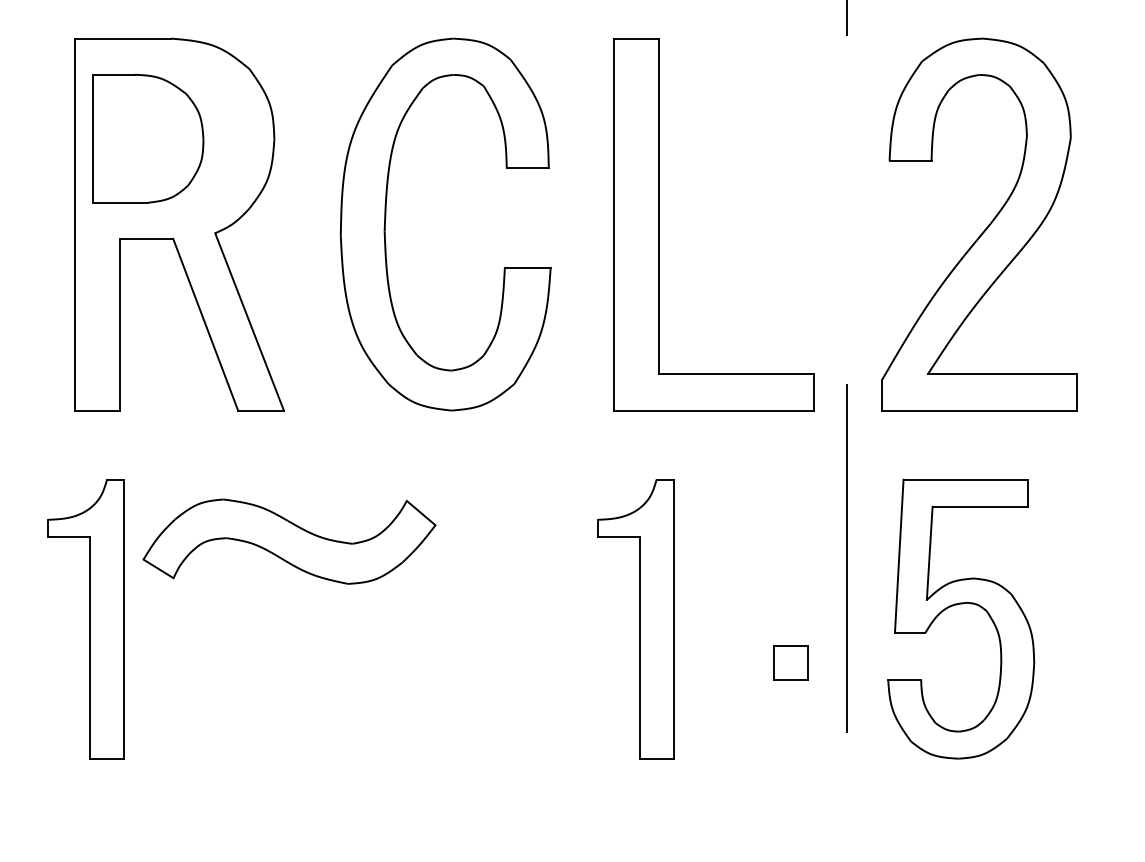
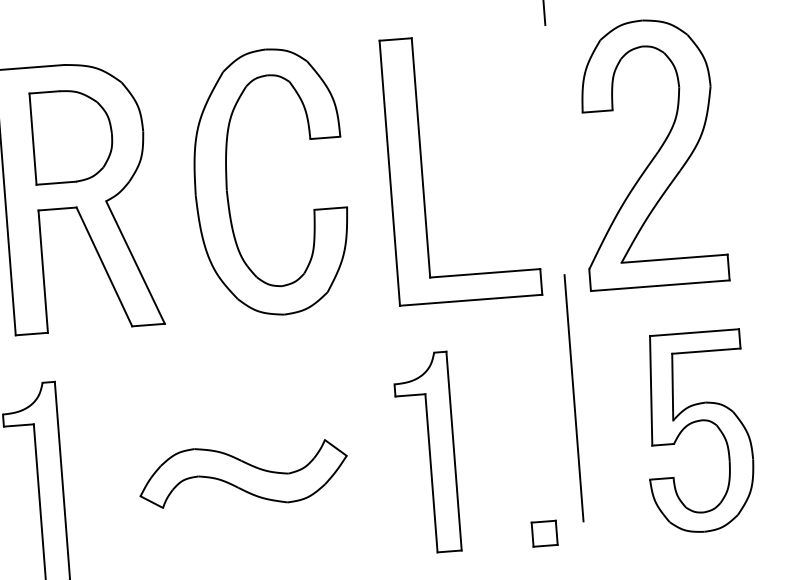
part: (148, 138) -> (72, 135), moved
part: (289, 541) -> (243, 475), moved
part: (956, 605) -> (694, 422), moved
part: (790, 662) -> (544, 533), moved

